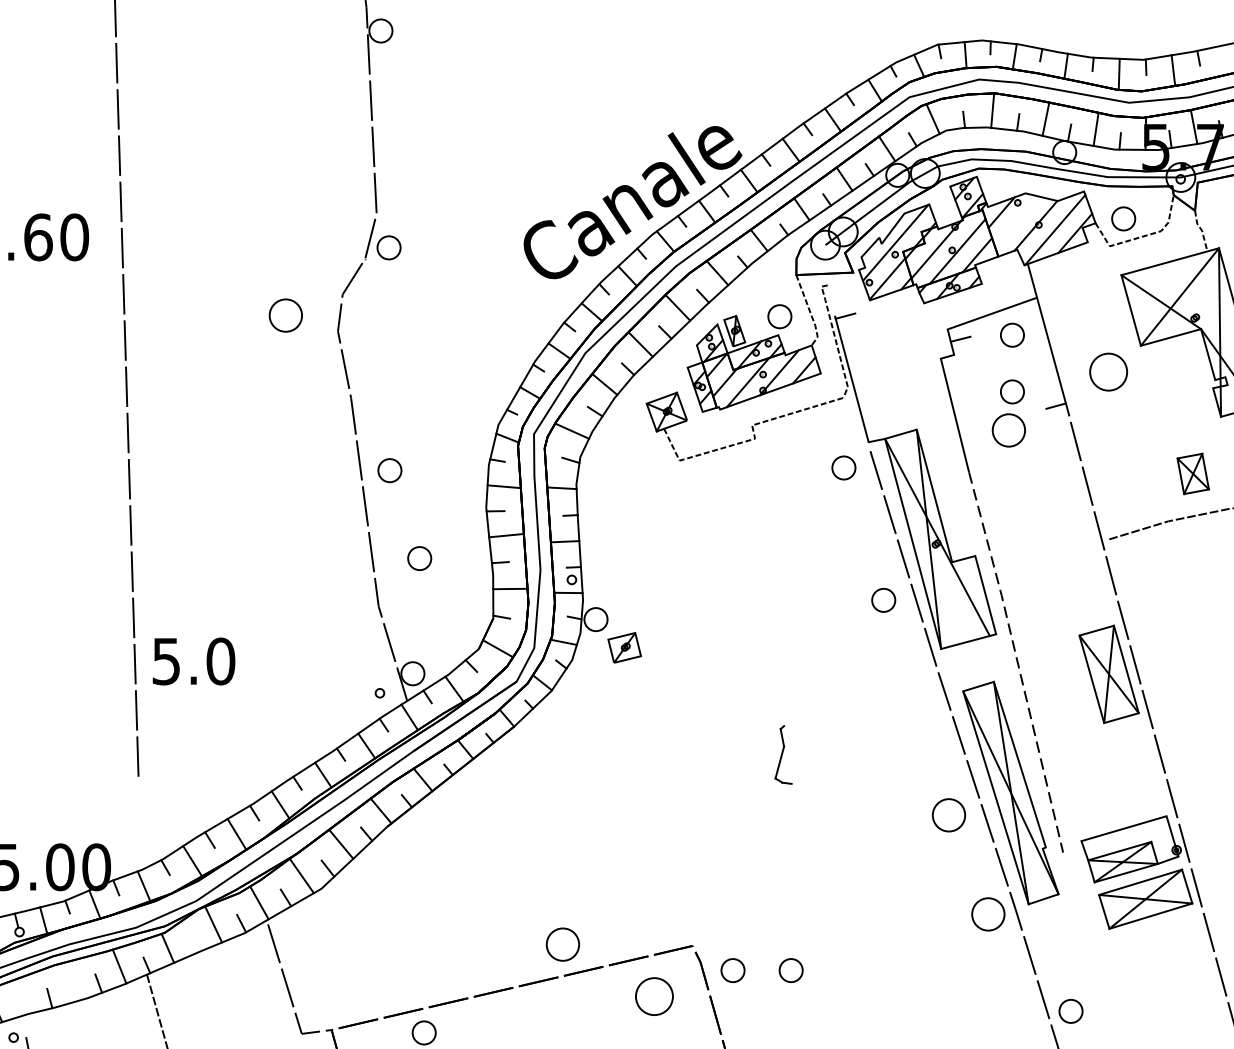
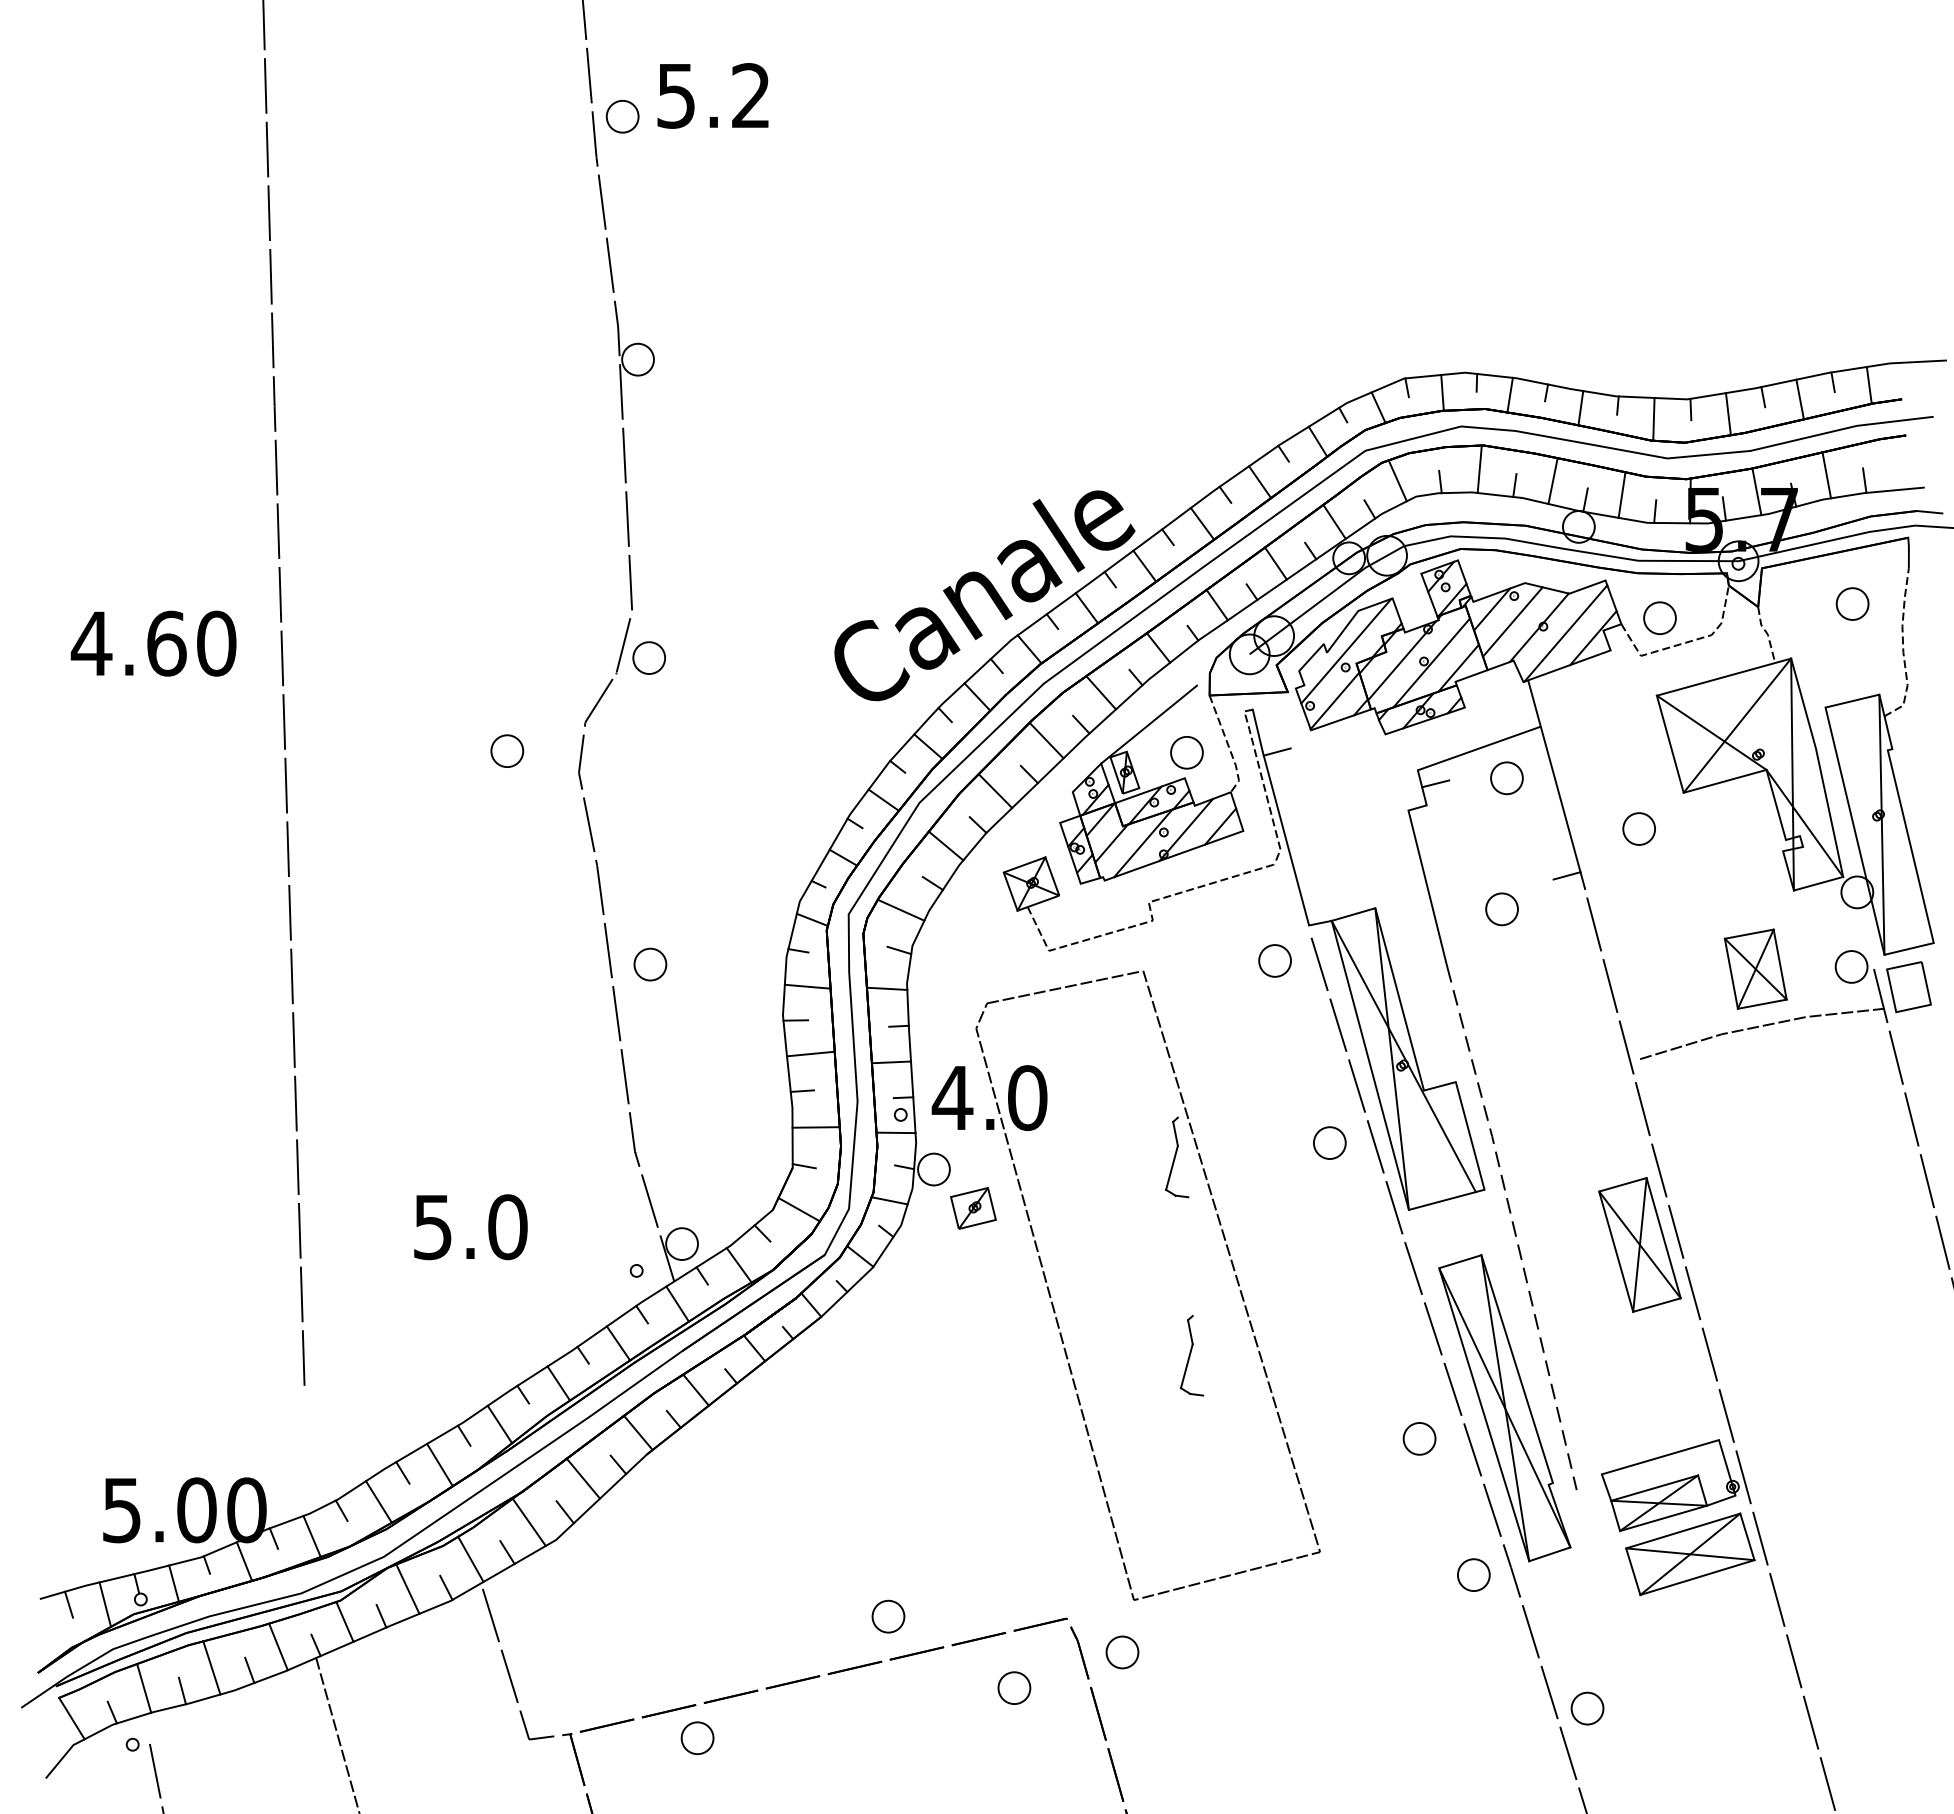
line: (1225, 59) -> (1799, 399), added
line: (1016, 221) -> (1512, 621), added
line: (752, 296) -> (1149, 724), added
line: (831, 300) -> (1257, 730), added
part: (286, 315) -> (507, 750), size x0.71
part: (1108, 371) -> (1638, 828), size x0.62
part: (1012, 392) -> (1506, 856), removed
part: (1008, 430) -> (1501, 909), size x0.71
part: (1193, 473) -> (1755, 968), size x1.43
part: (419, 558) -> (691, 1085), removed
text: (193, 661) -> (470, 1227), moved
part: (682, 716) -> (1053, 1303), added
part: (948, 815) -> (1419, 1438), size x0.71
part: (988, 913) -> (1473, 1574), size x0.71
line: (194, 943) -> (381, 1615), added
part: (562, 944) -> (888, 1616), size x0.71
part: (791, 970) -> (1202, 1652), removed
line: (70, 981) -> (211, 1667), added
line: (22, 996) -> (144, 1688), added
part: (654, 996) -> (1014, 1687), size x0.62

